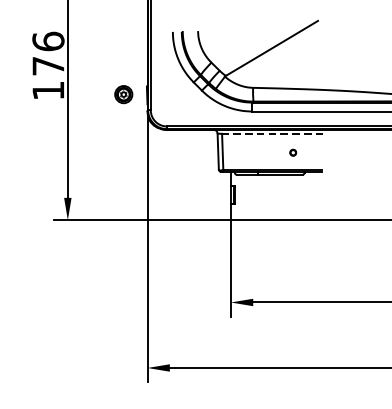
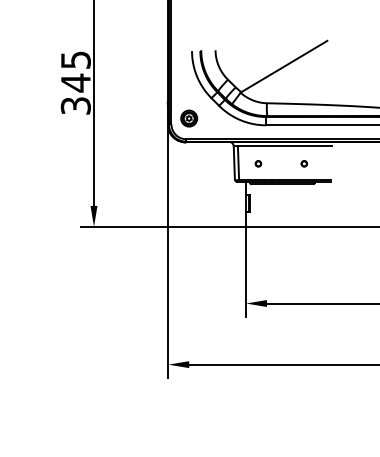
text: (48, 65) -> (75, 82), 176 -> 345
part: (124, 94) -> (189, 118), moved
line: (271, 134) -> (284, 146), dashed -> solid
part: (244, 152) -> (258, 163), added

